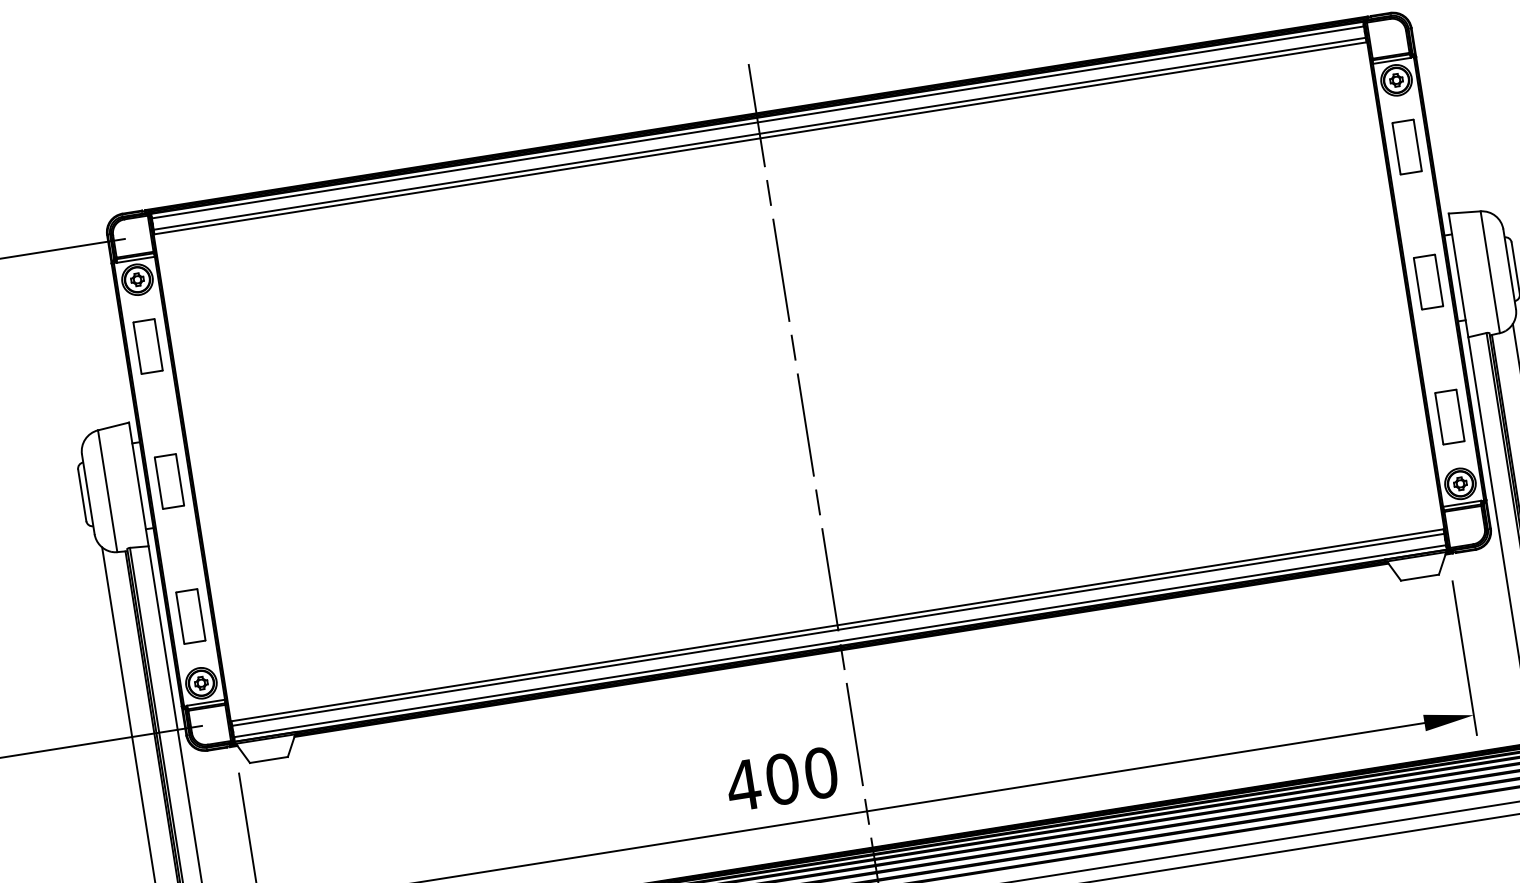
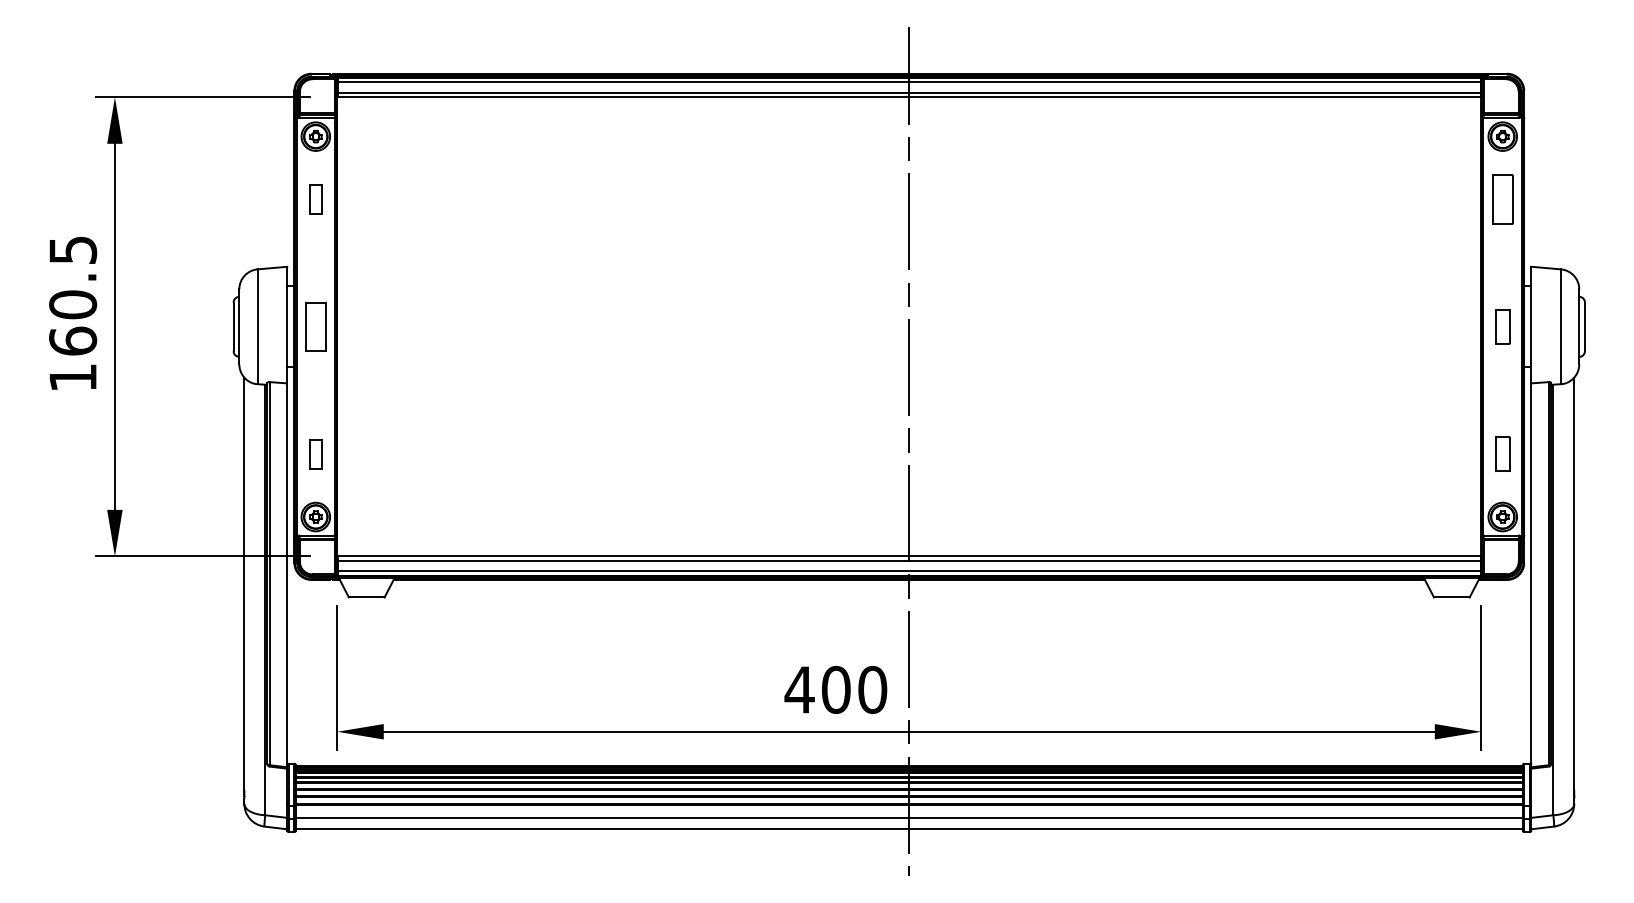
part: (1428, 281) -> (1502, 326), size x0.7
part: (147, 346) -> (315, 199), size x0.6
part: (1449, 417) -> (1502, 454), size x0.7
part: (190, 616) -> (315, 454), size x0.6

